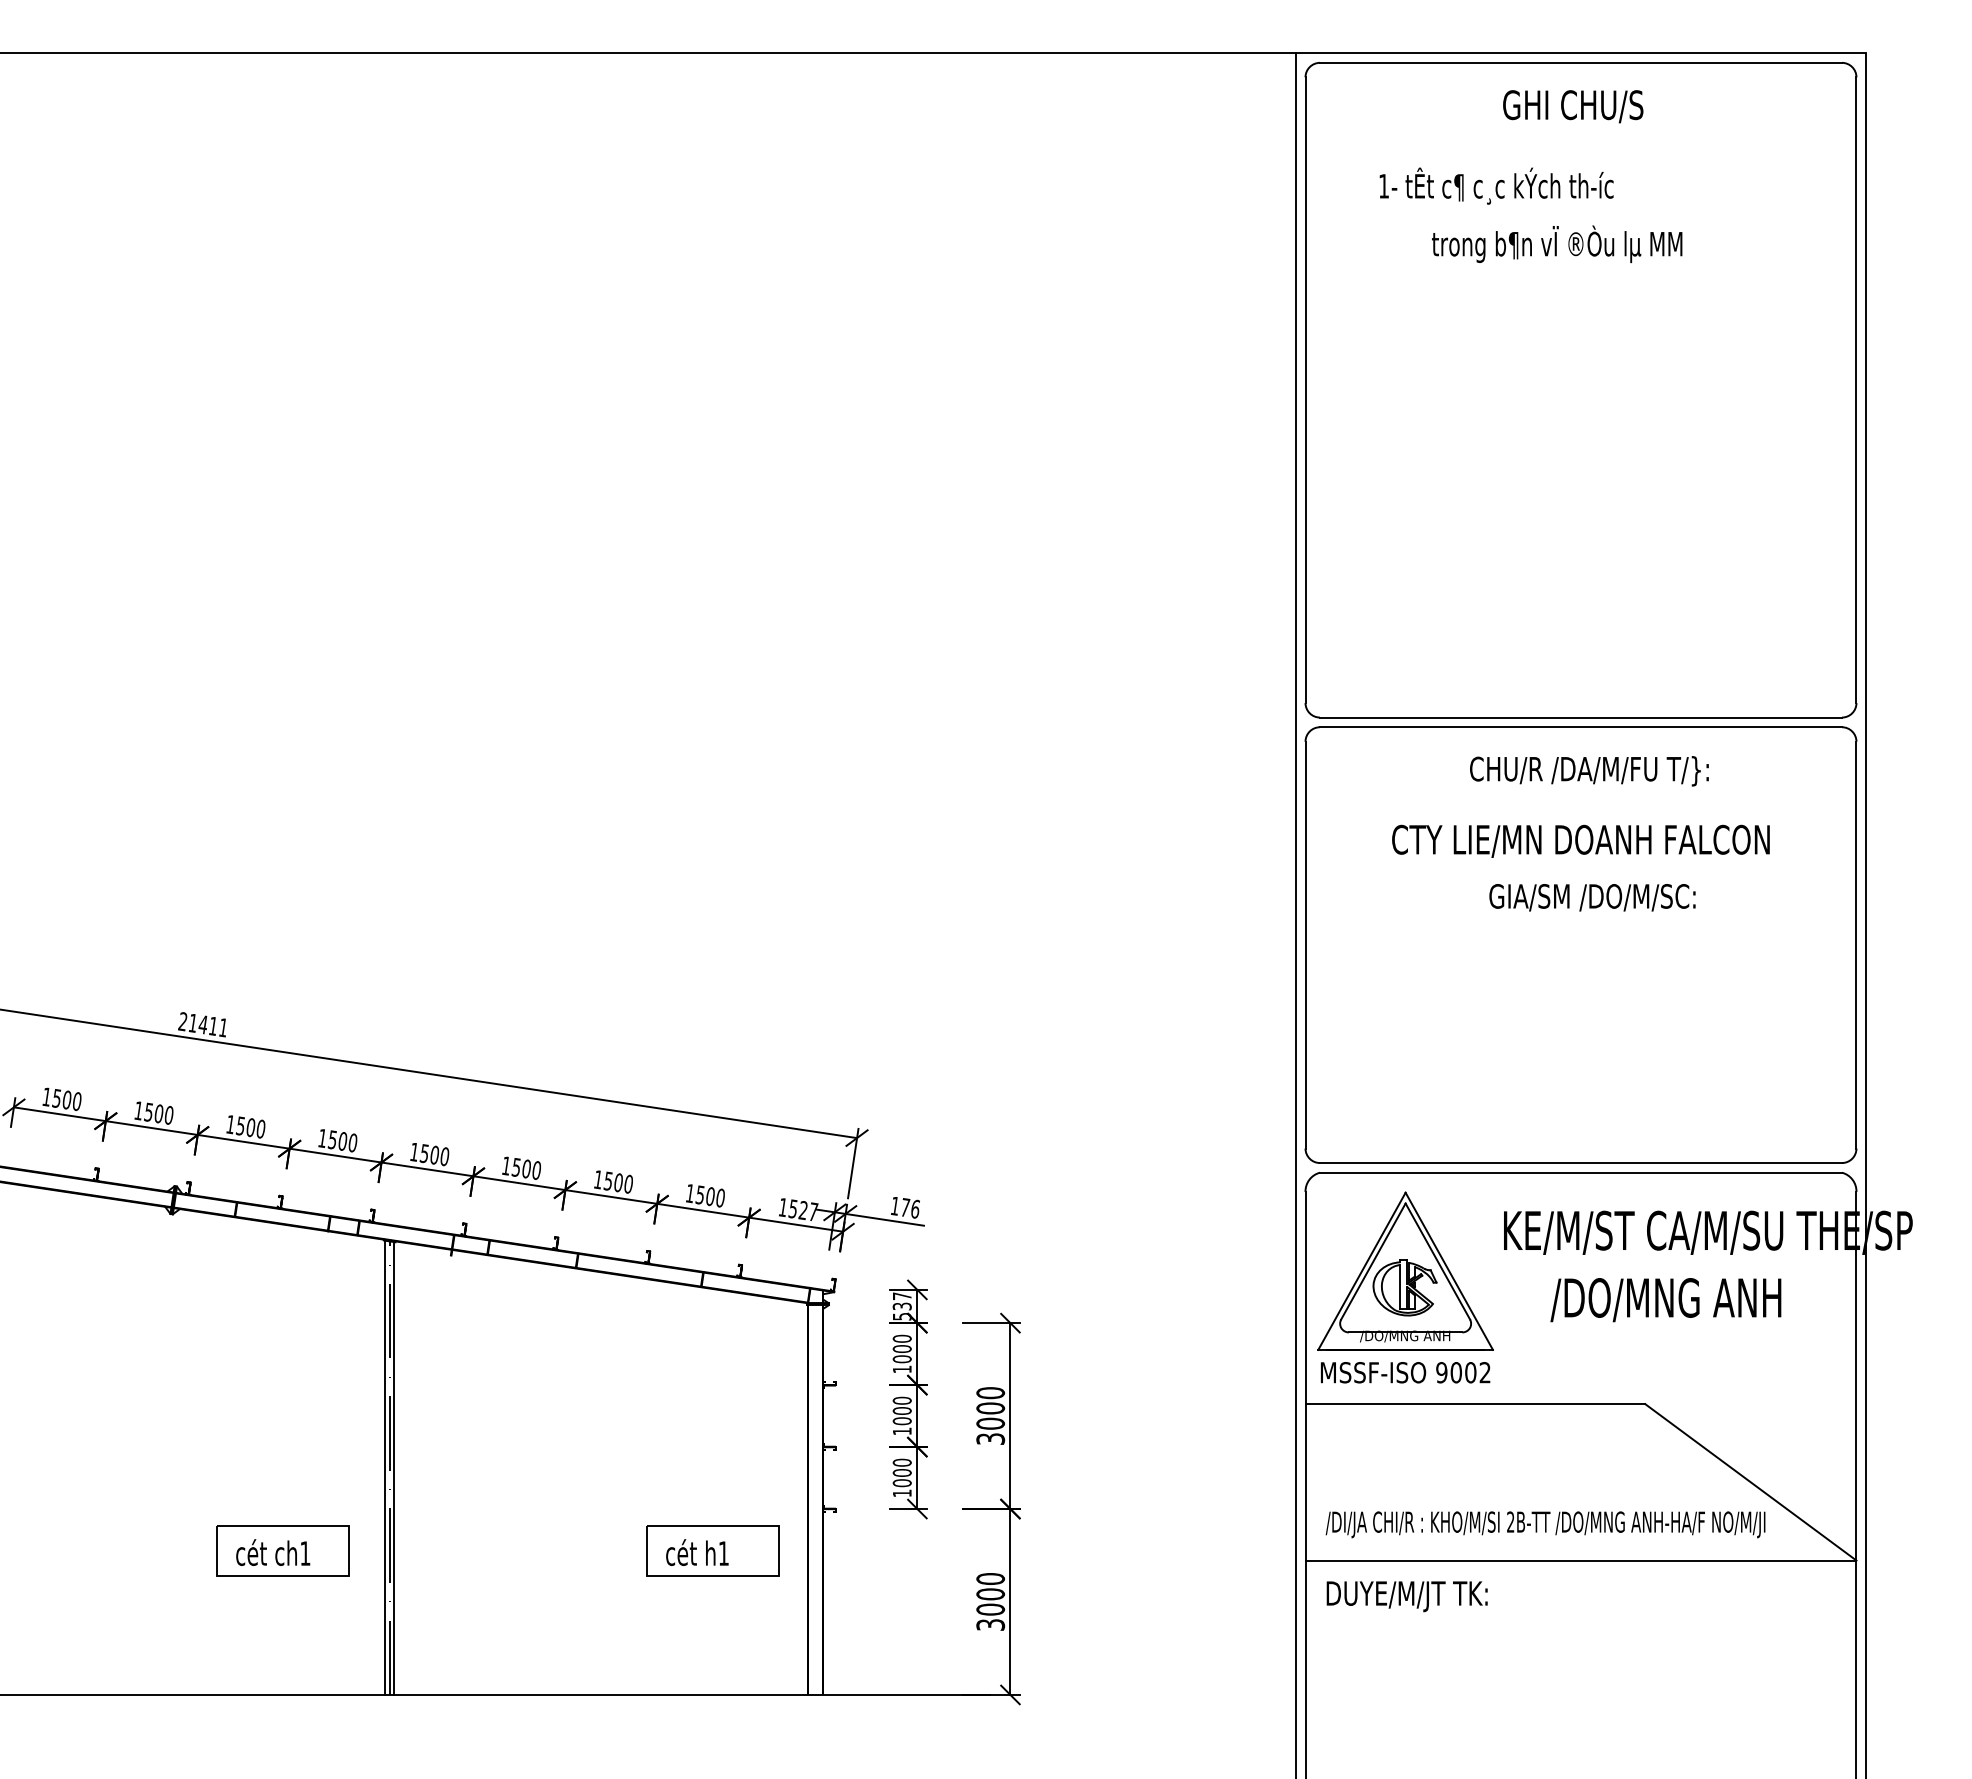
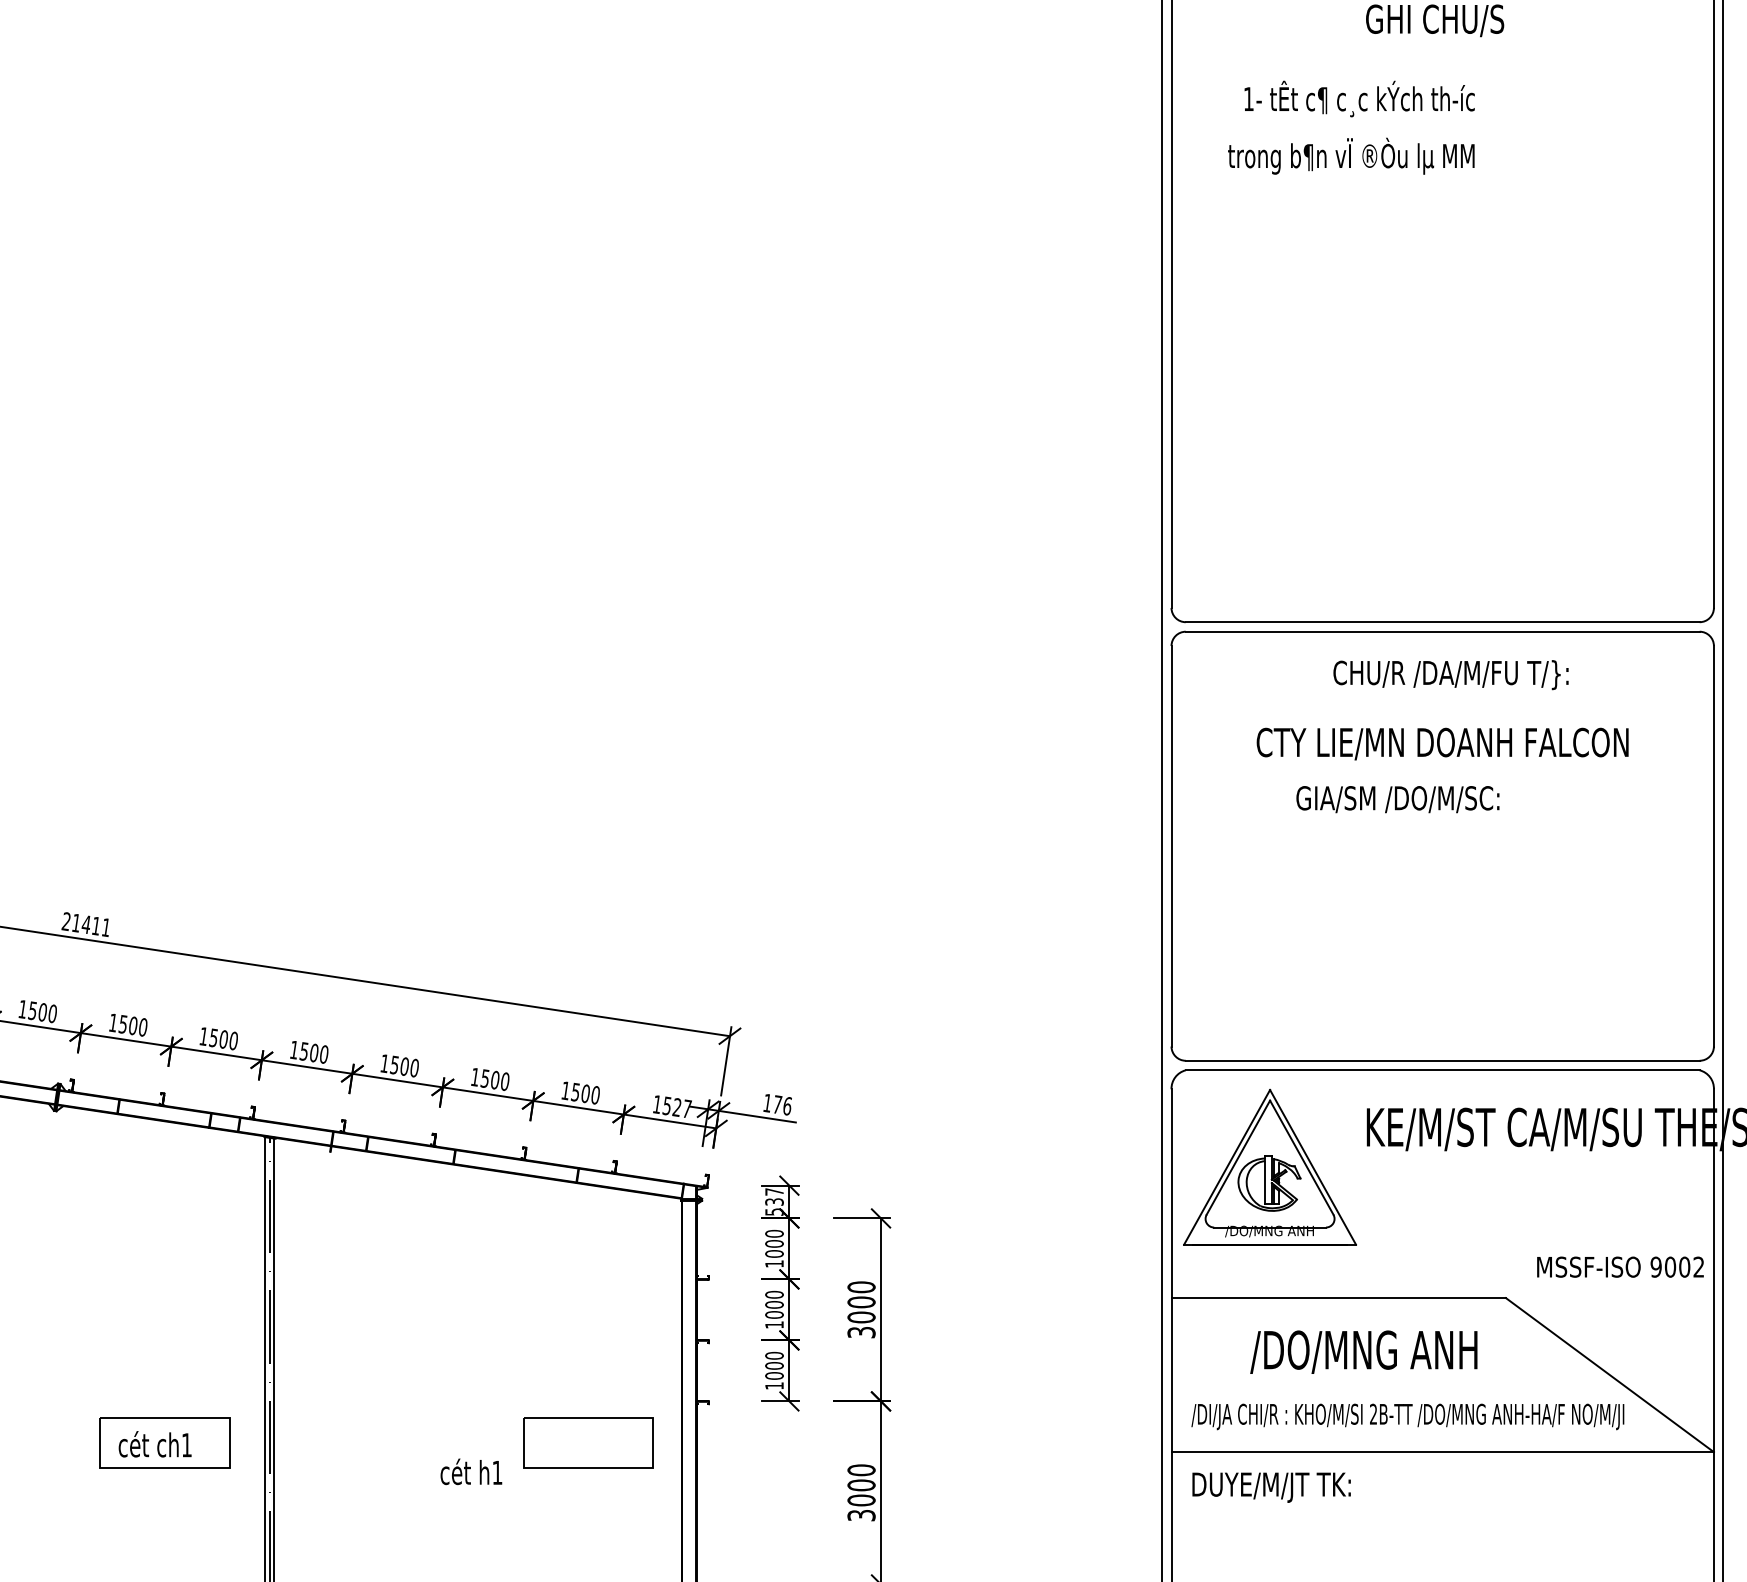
text: (1557, 244) -> (1351, 156), moved
text: (1592, 897) -> (1397, 799), moved
text: (1665, 1300) -> (1363, 1352), moved
text: (1405, 1372) -> (1620, 1266), moved
text: (697, 1552) -> (471, 1471), moved

